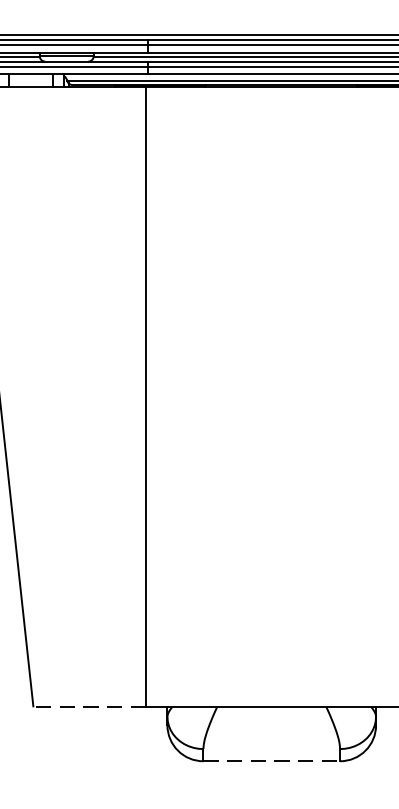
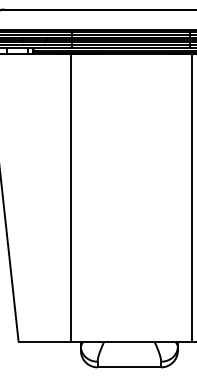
line: (89, 707) -> (44, 342), dashed -> solid
line: (271, 761) -> (129, 367), dashed -> solid

